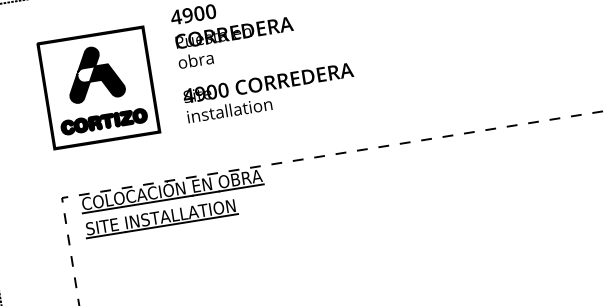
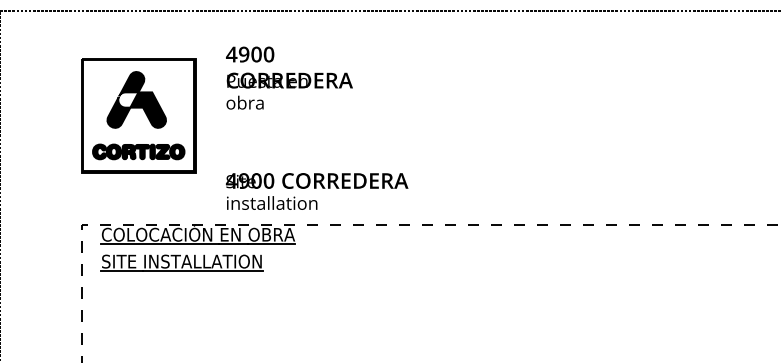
text: (270, 92) -> (317, 191), moved

